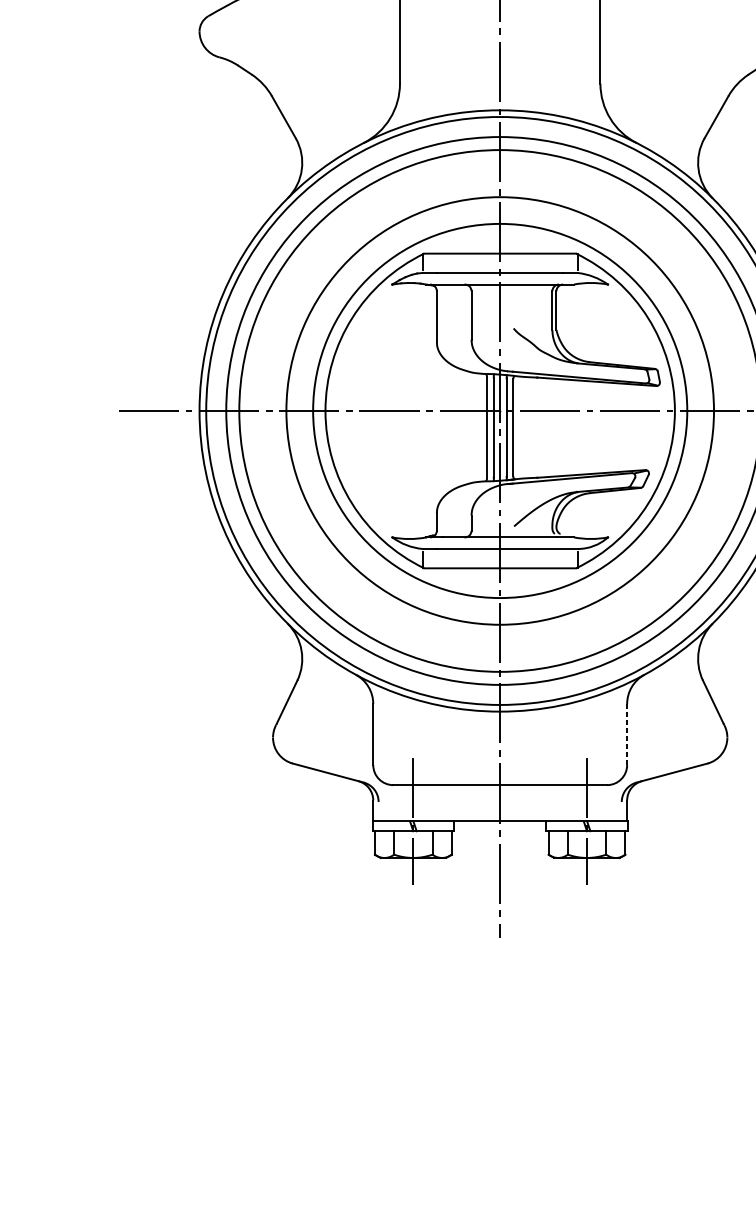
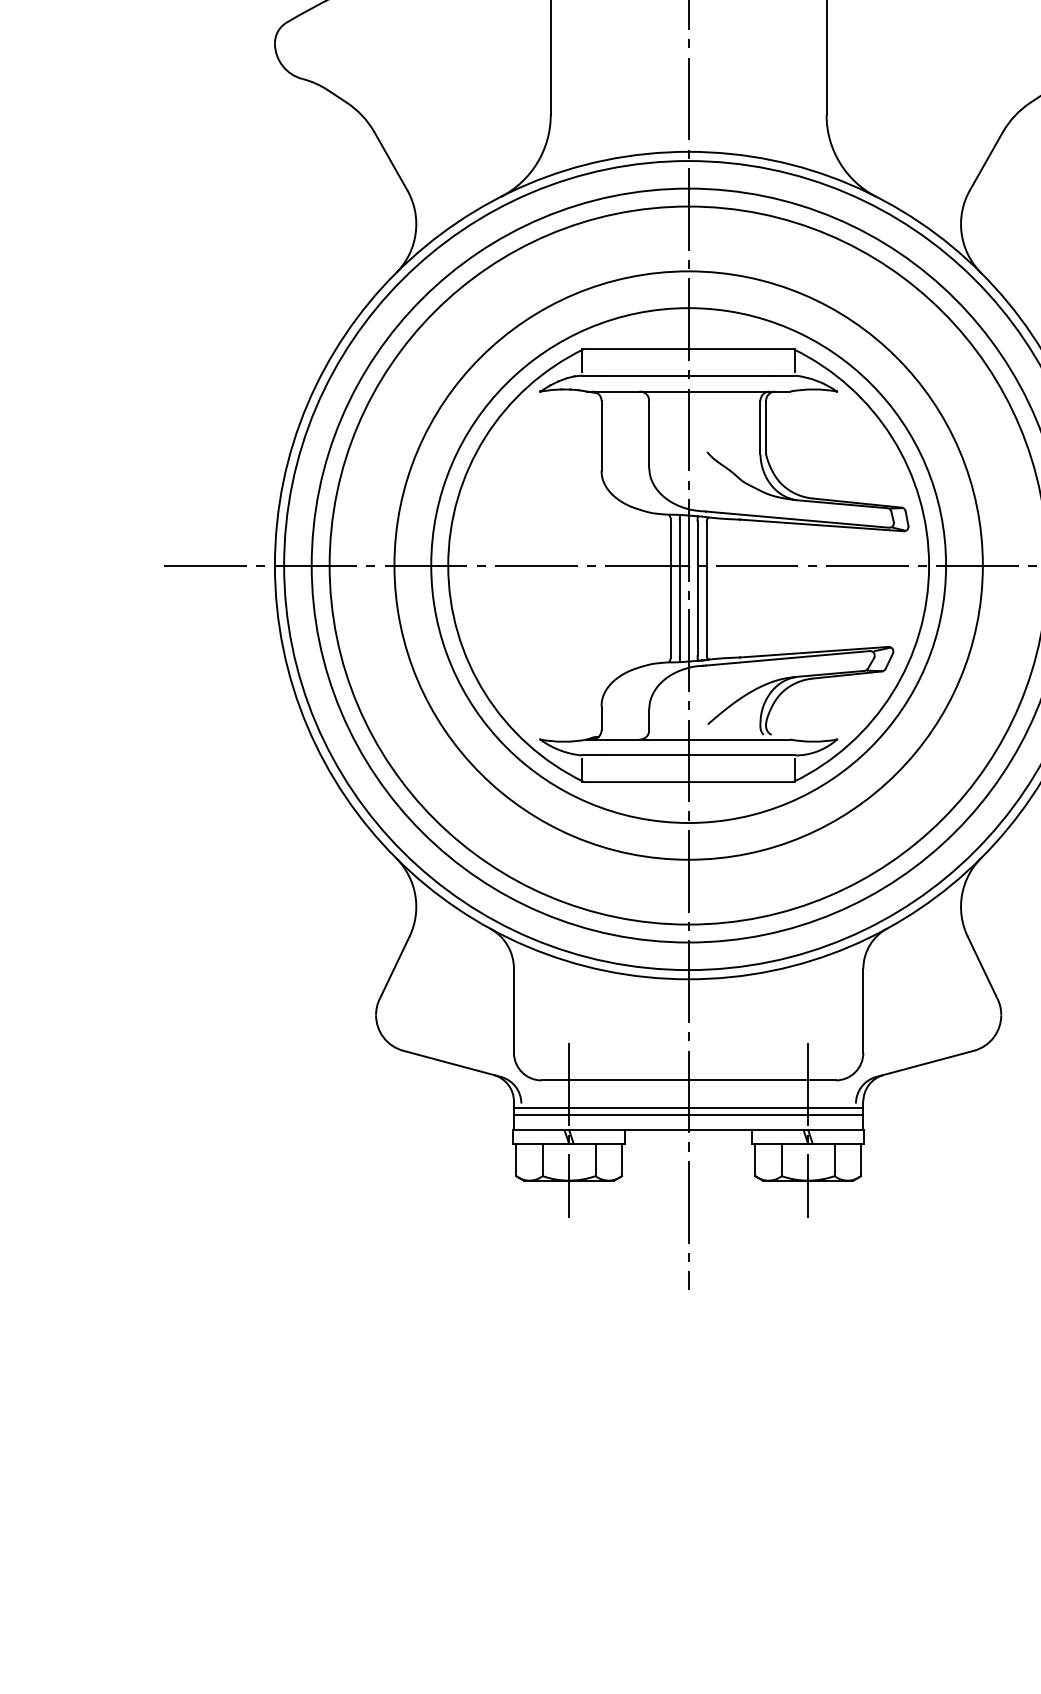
line: (627, 734) -> (863, 1010), dashed -> solid
line: (500, 805) -> (688, 1108), added
line: (500, 810) -> (688, 1115), added

